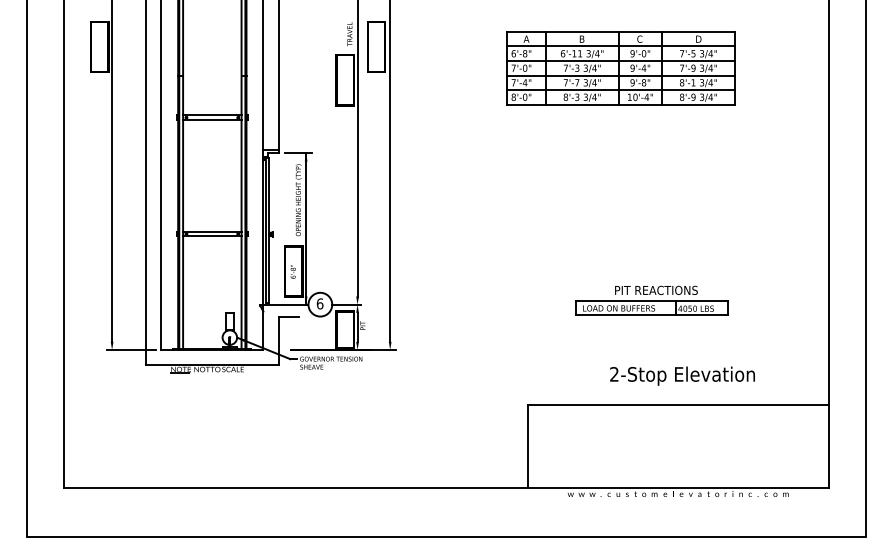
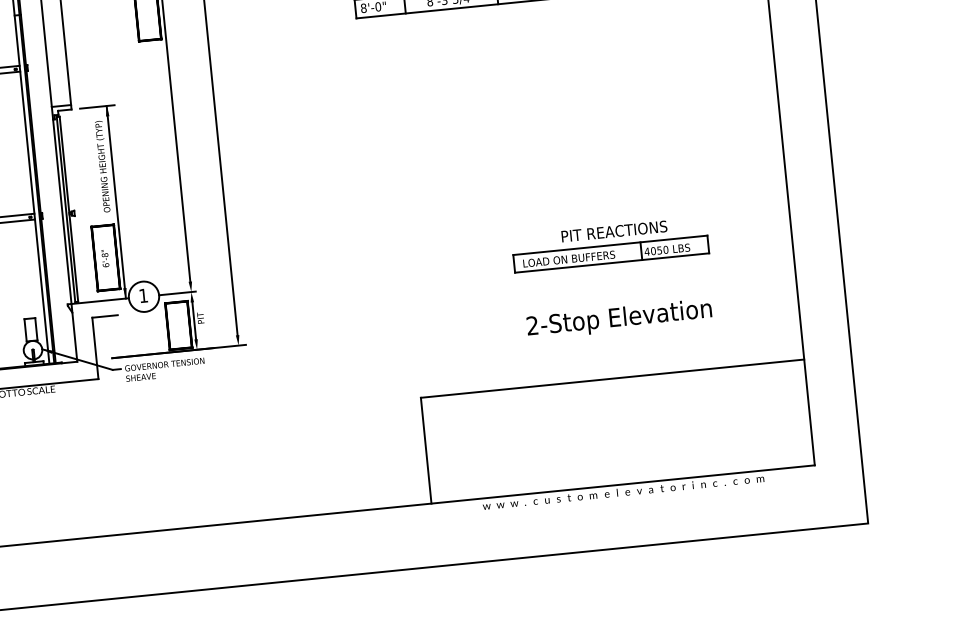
part: (651, 300) -> (609, 244), moved
text: (319, 303) -> (142, 295), 6 -> 1
text: (682, 375) -> (619, 318), moved

